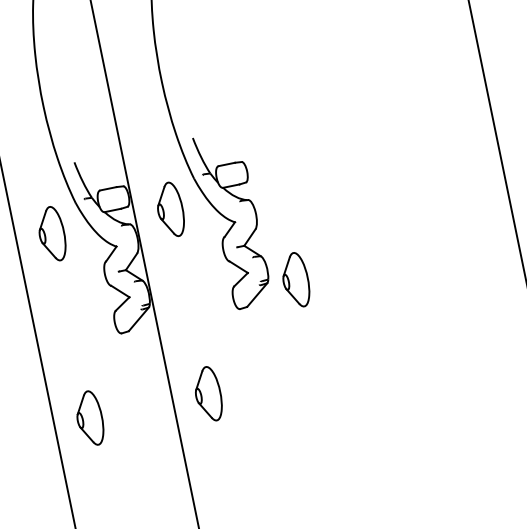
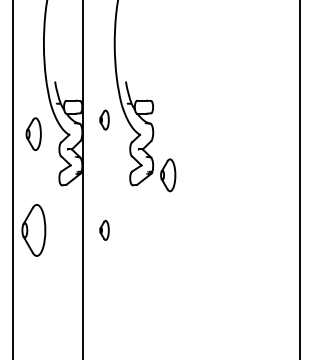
part: (170, 208) -> (104, 119), size x0.6
part: (51, 233) -> (33, 133), moved
part: (208, 394) -> (104, 230), size x0.6
part: (89, 418) -> (33, 230), size x1.6

